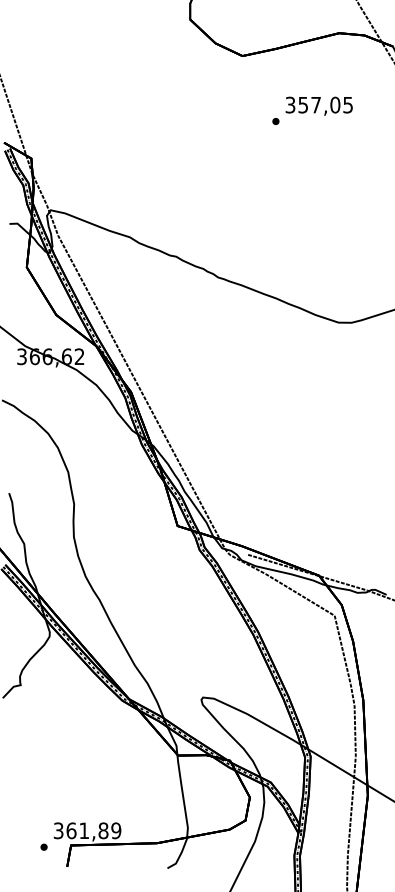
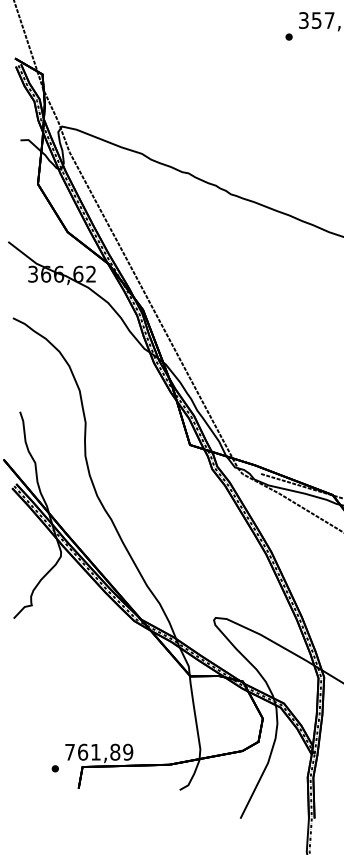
text: (58, 830) -> (69, 751), 361,89 -> 761,89

